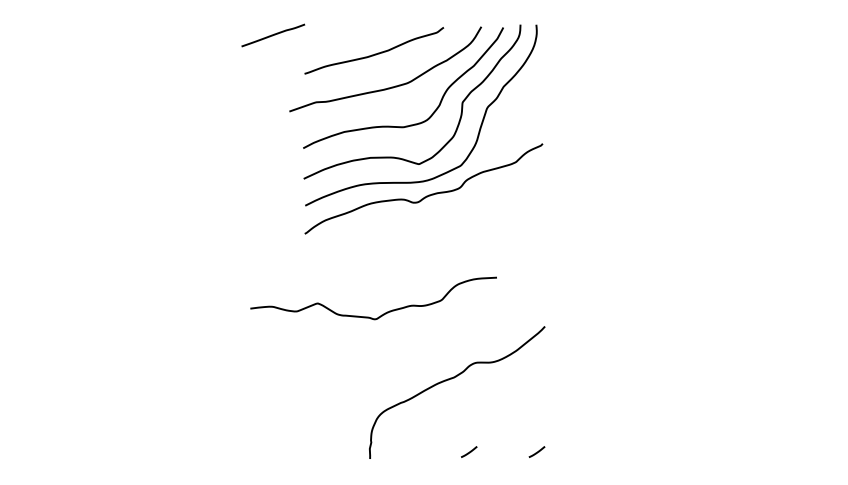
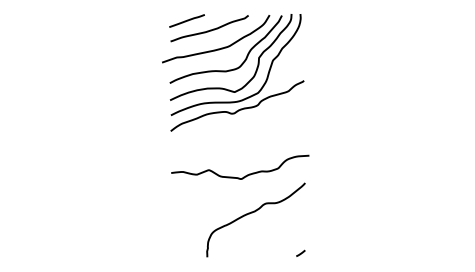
line: (272, 34) -> (186, 20), moved
curve: (382, 312) -> (245, 175), moved
curve: (468, 450) -> (262, 252), removed

